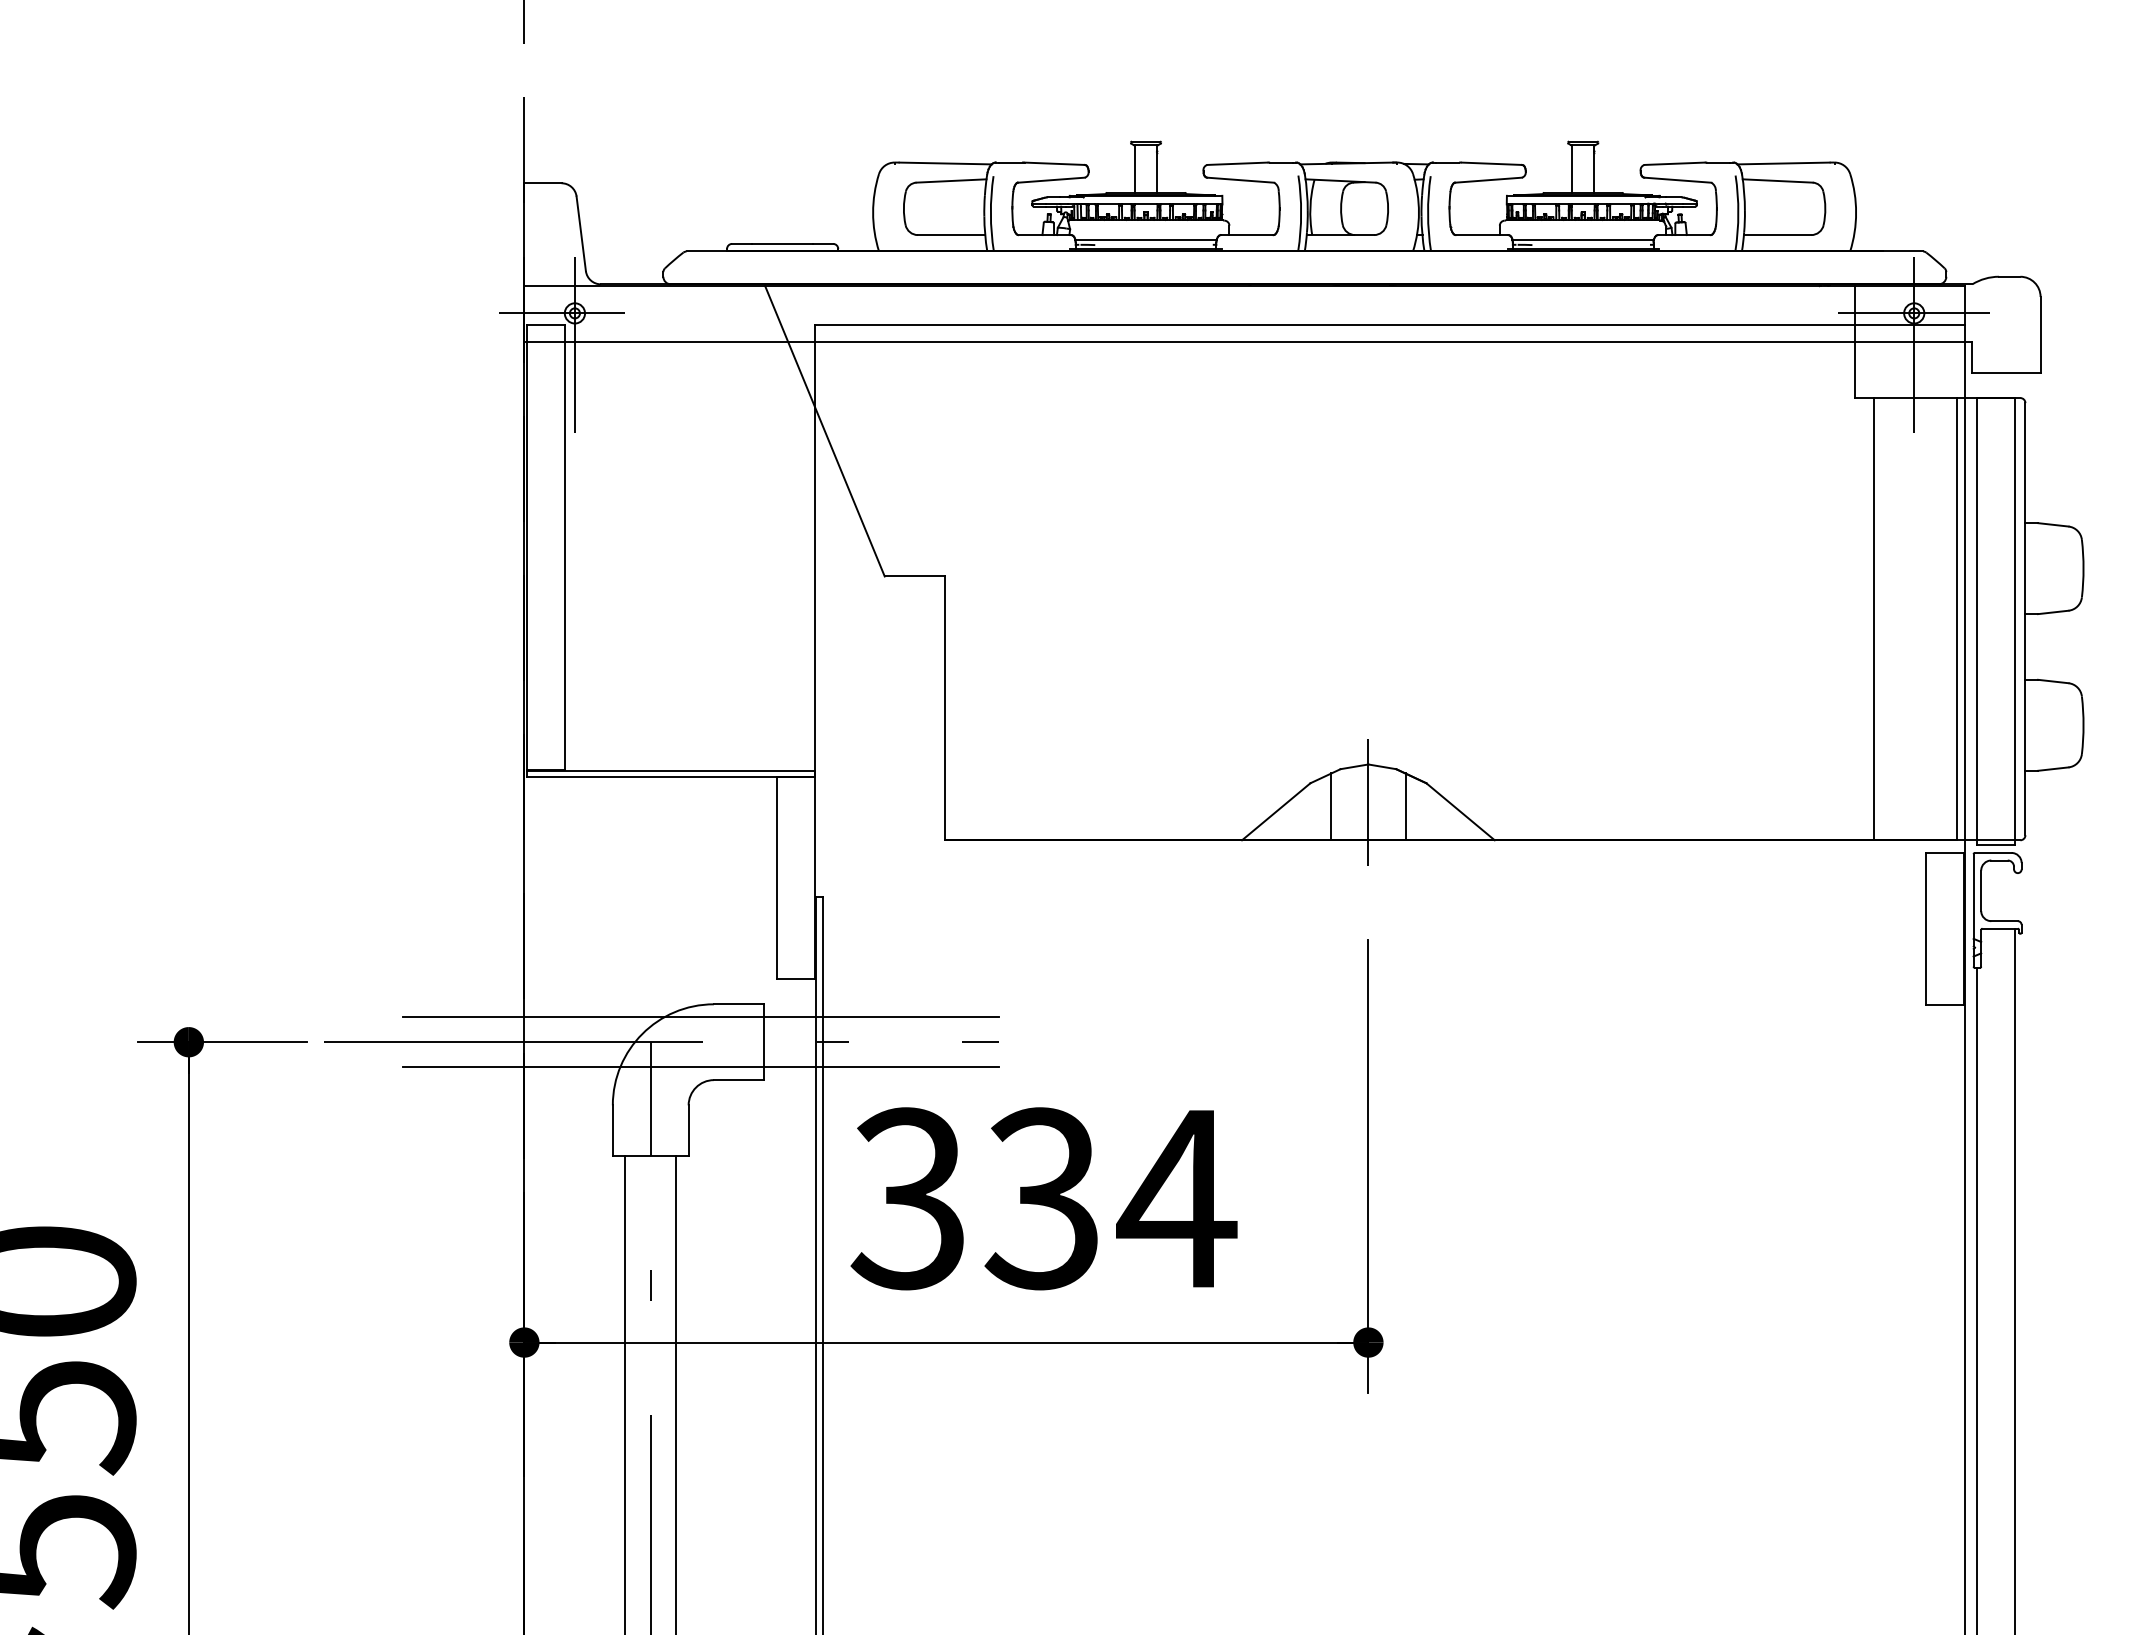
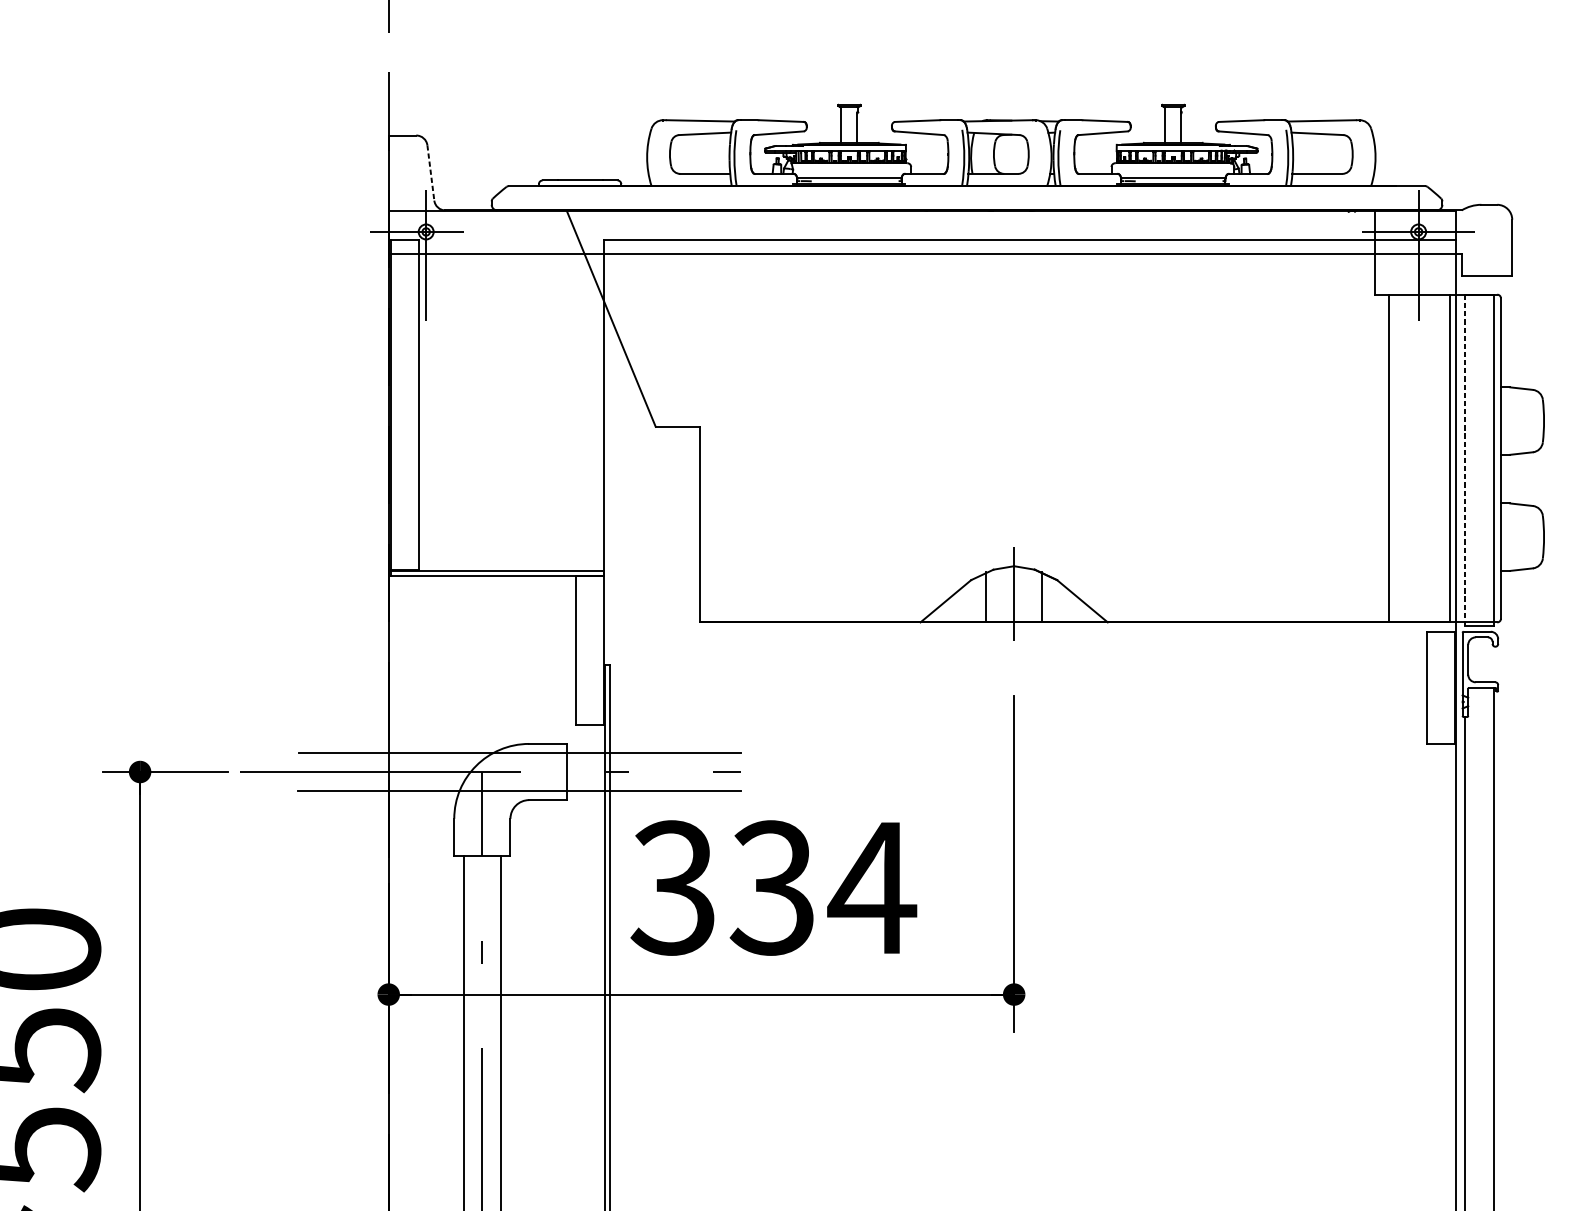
line: (581, 233) -> (431, 172), solid -> dashed
line: (1977, 621) -> (1465, 460), solid -> dashed

